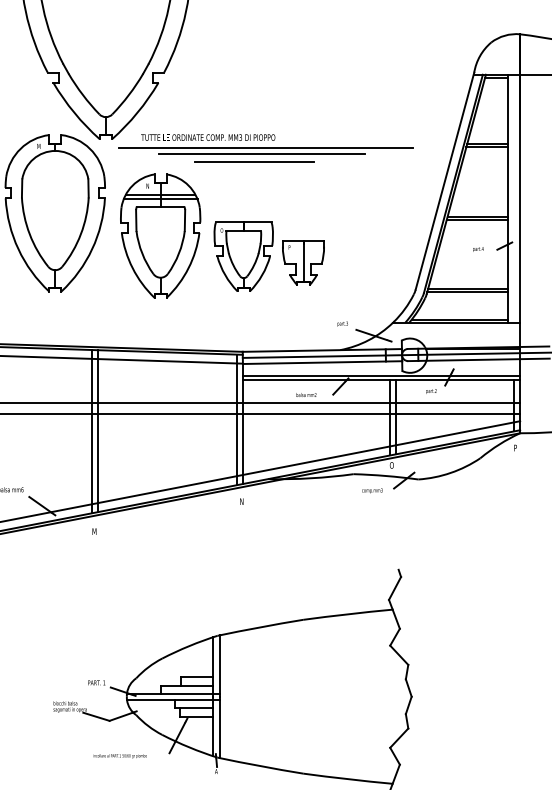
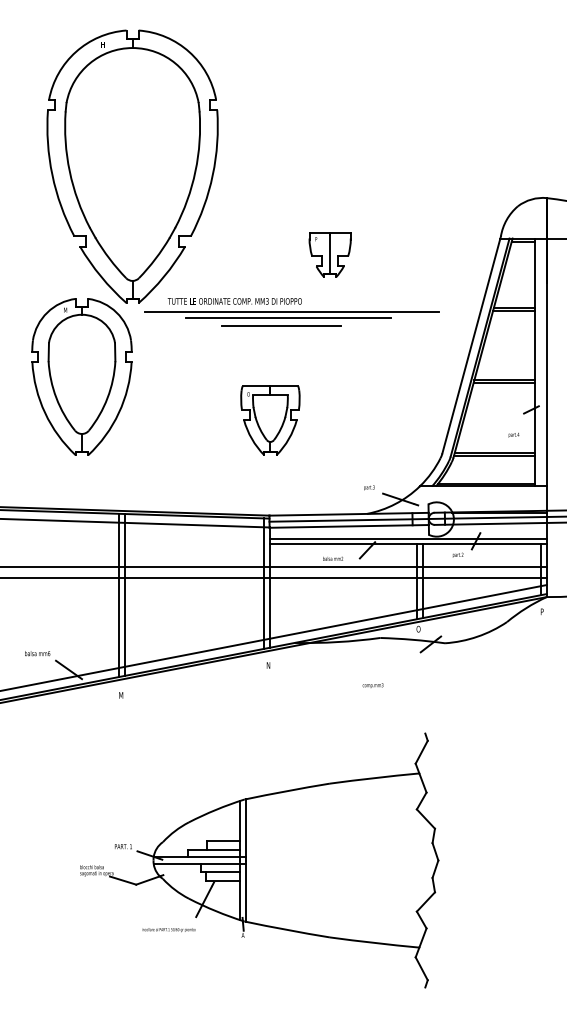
part: (159, 235) -> (186, 399), removed
text: (477, 248) -> (513, 434), moved
part: (302, 262) -> (329, 254), moved
text: (371, 490) -> (372, 685), moved
text: (119, 756) -> (168, 930), moved

